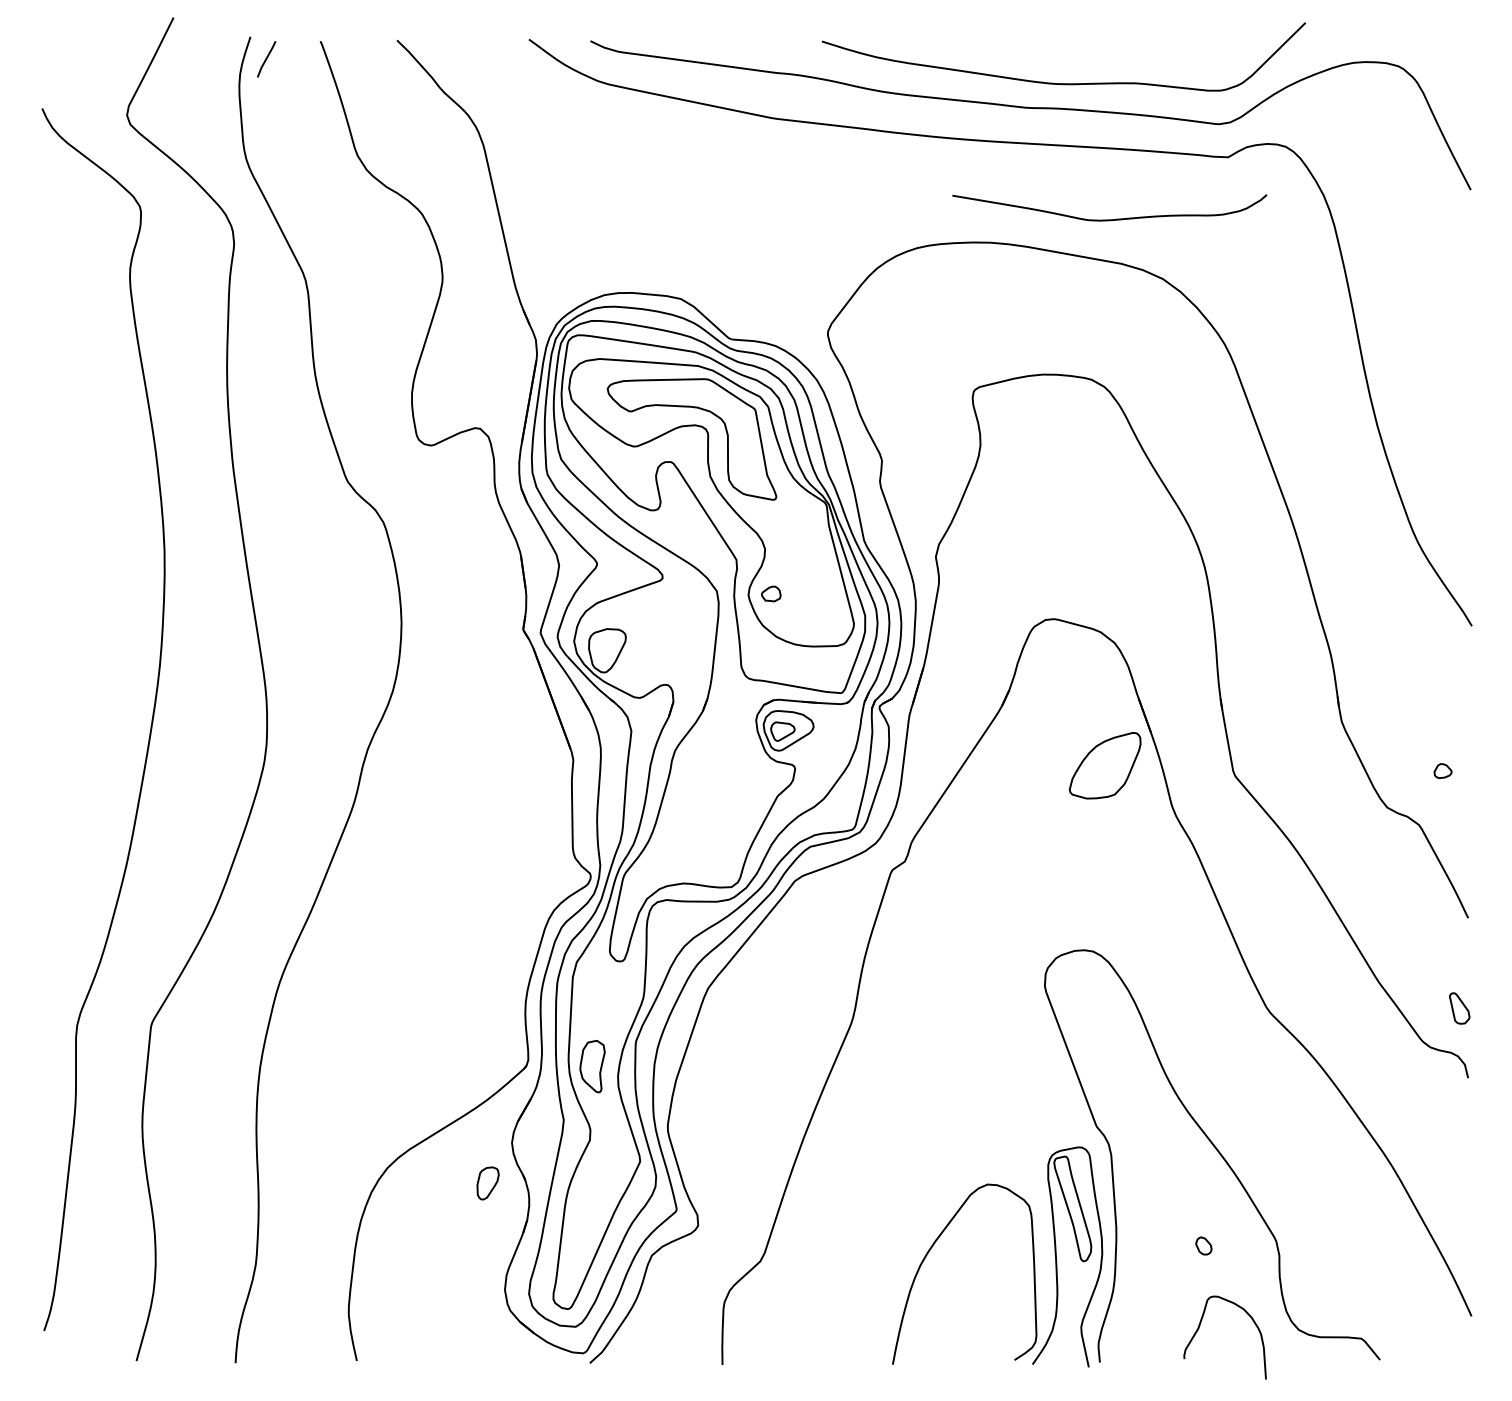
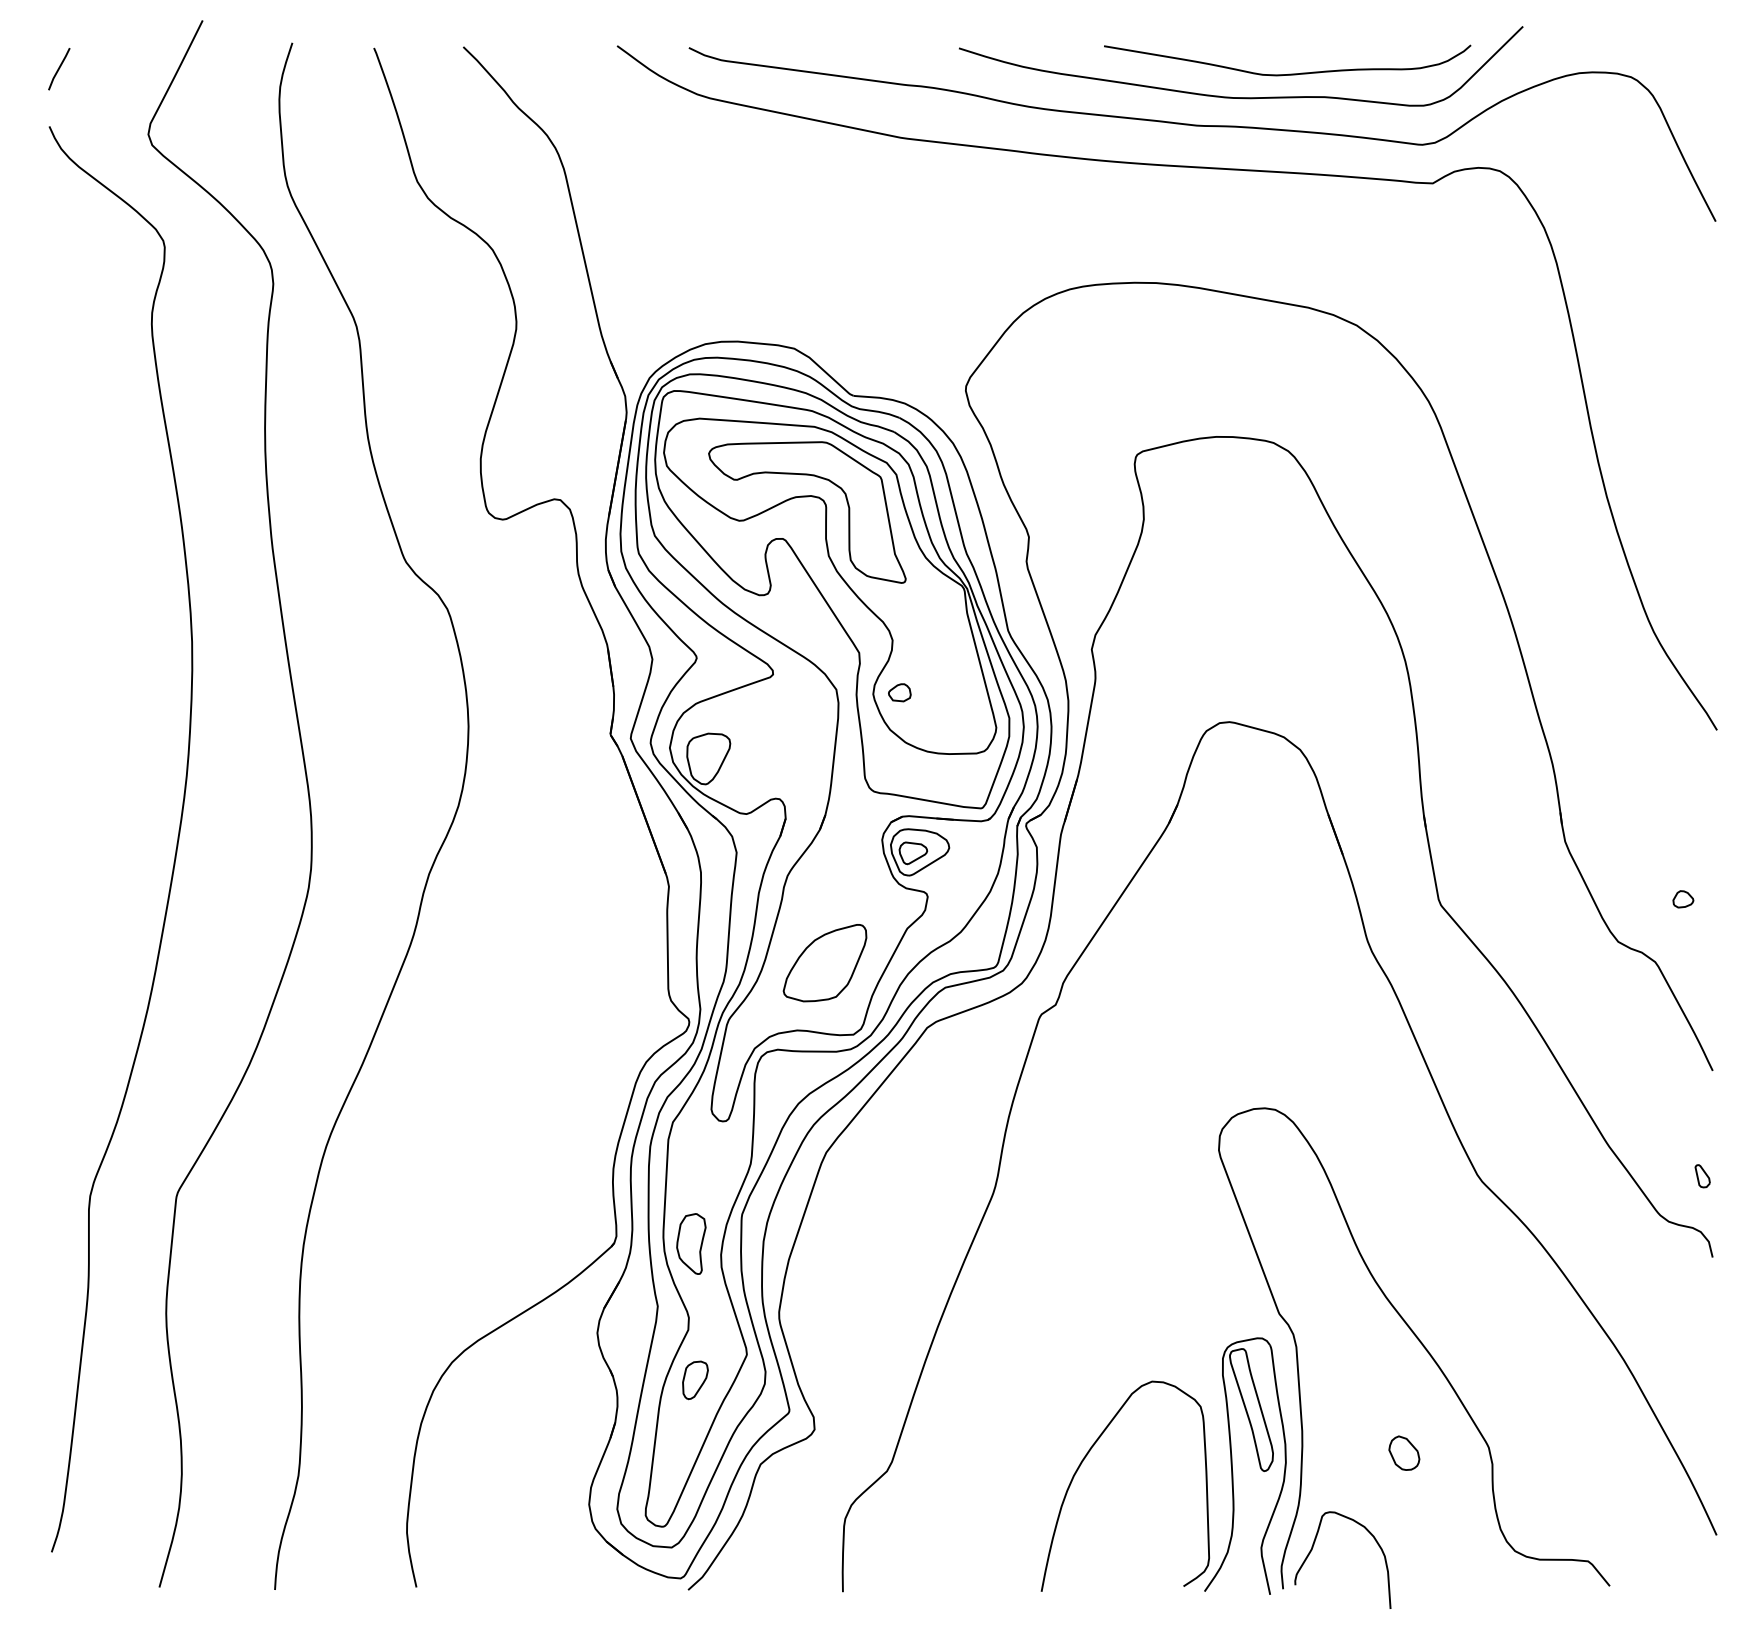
line: (266, 59) -> (59, 69), moved
curve: (1109, 219) -> (1287, 74), moved
part: (1104, 765) -> (824, 962), moved
part: (1459, 1008) -> (1702, 1176), size x0.62
part: (487, 1183) -> (694, 1380), moved
part: (1203, 1245) -> (1403, 1452), size x1.67
curve: (1199, 1328) -> (1312, 1549), moved

